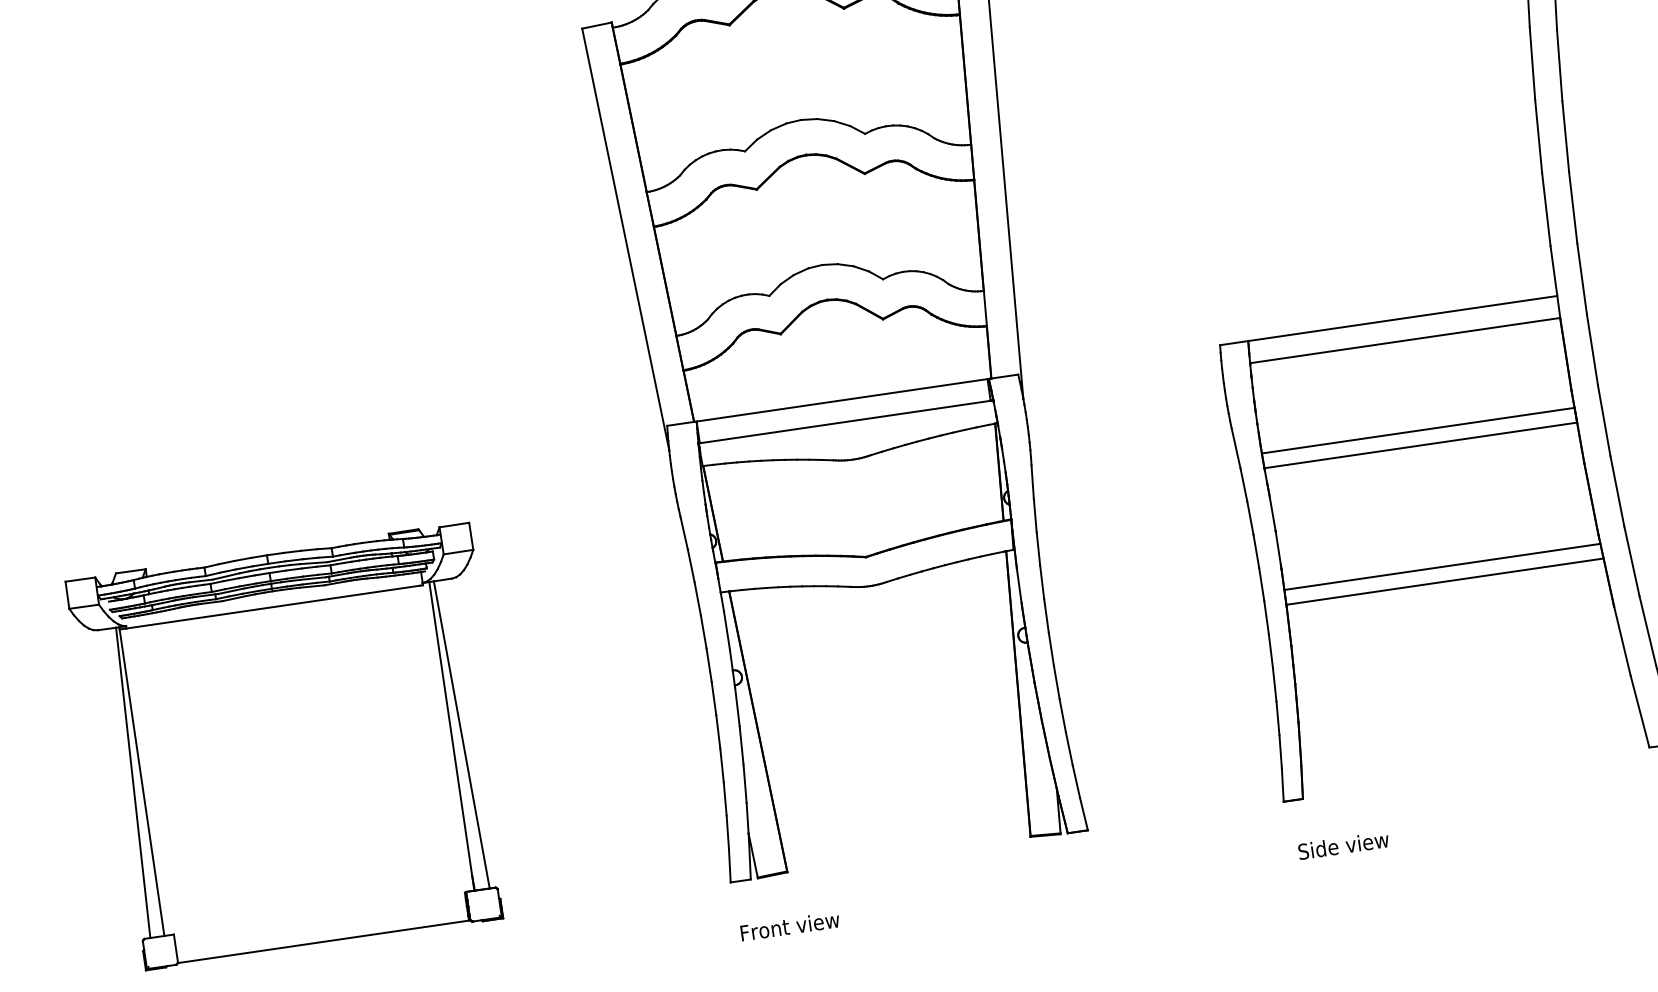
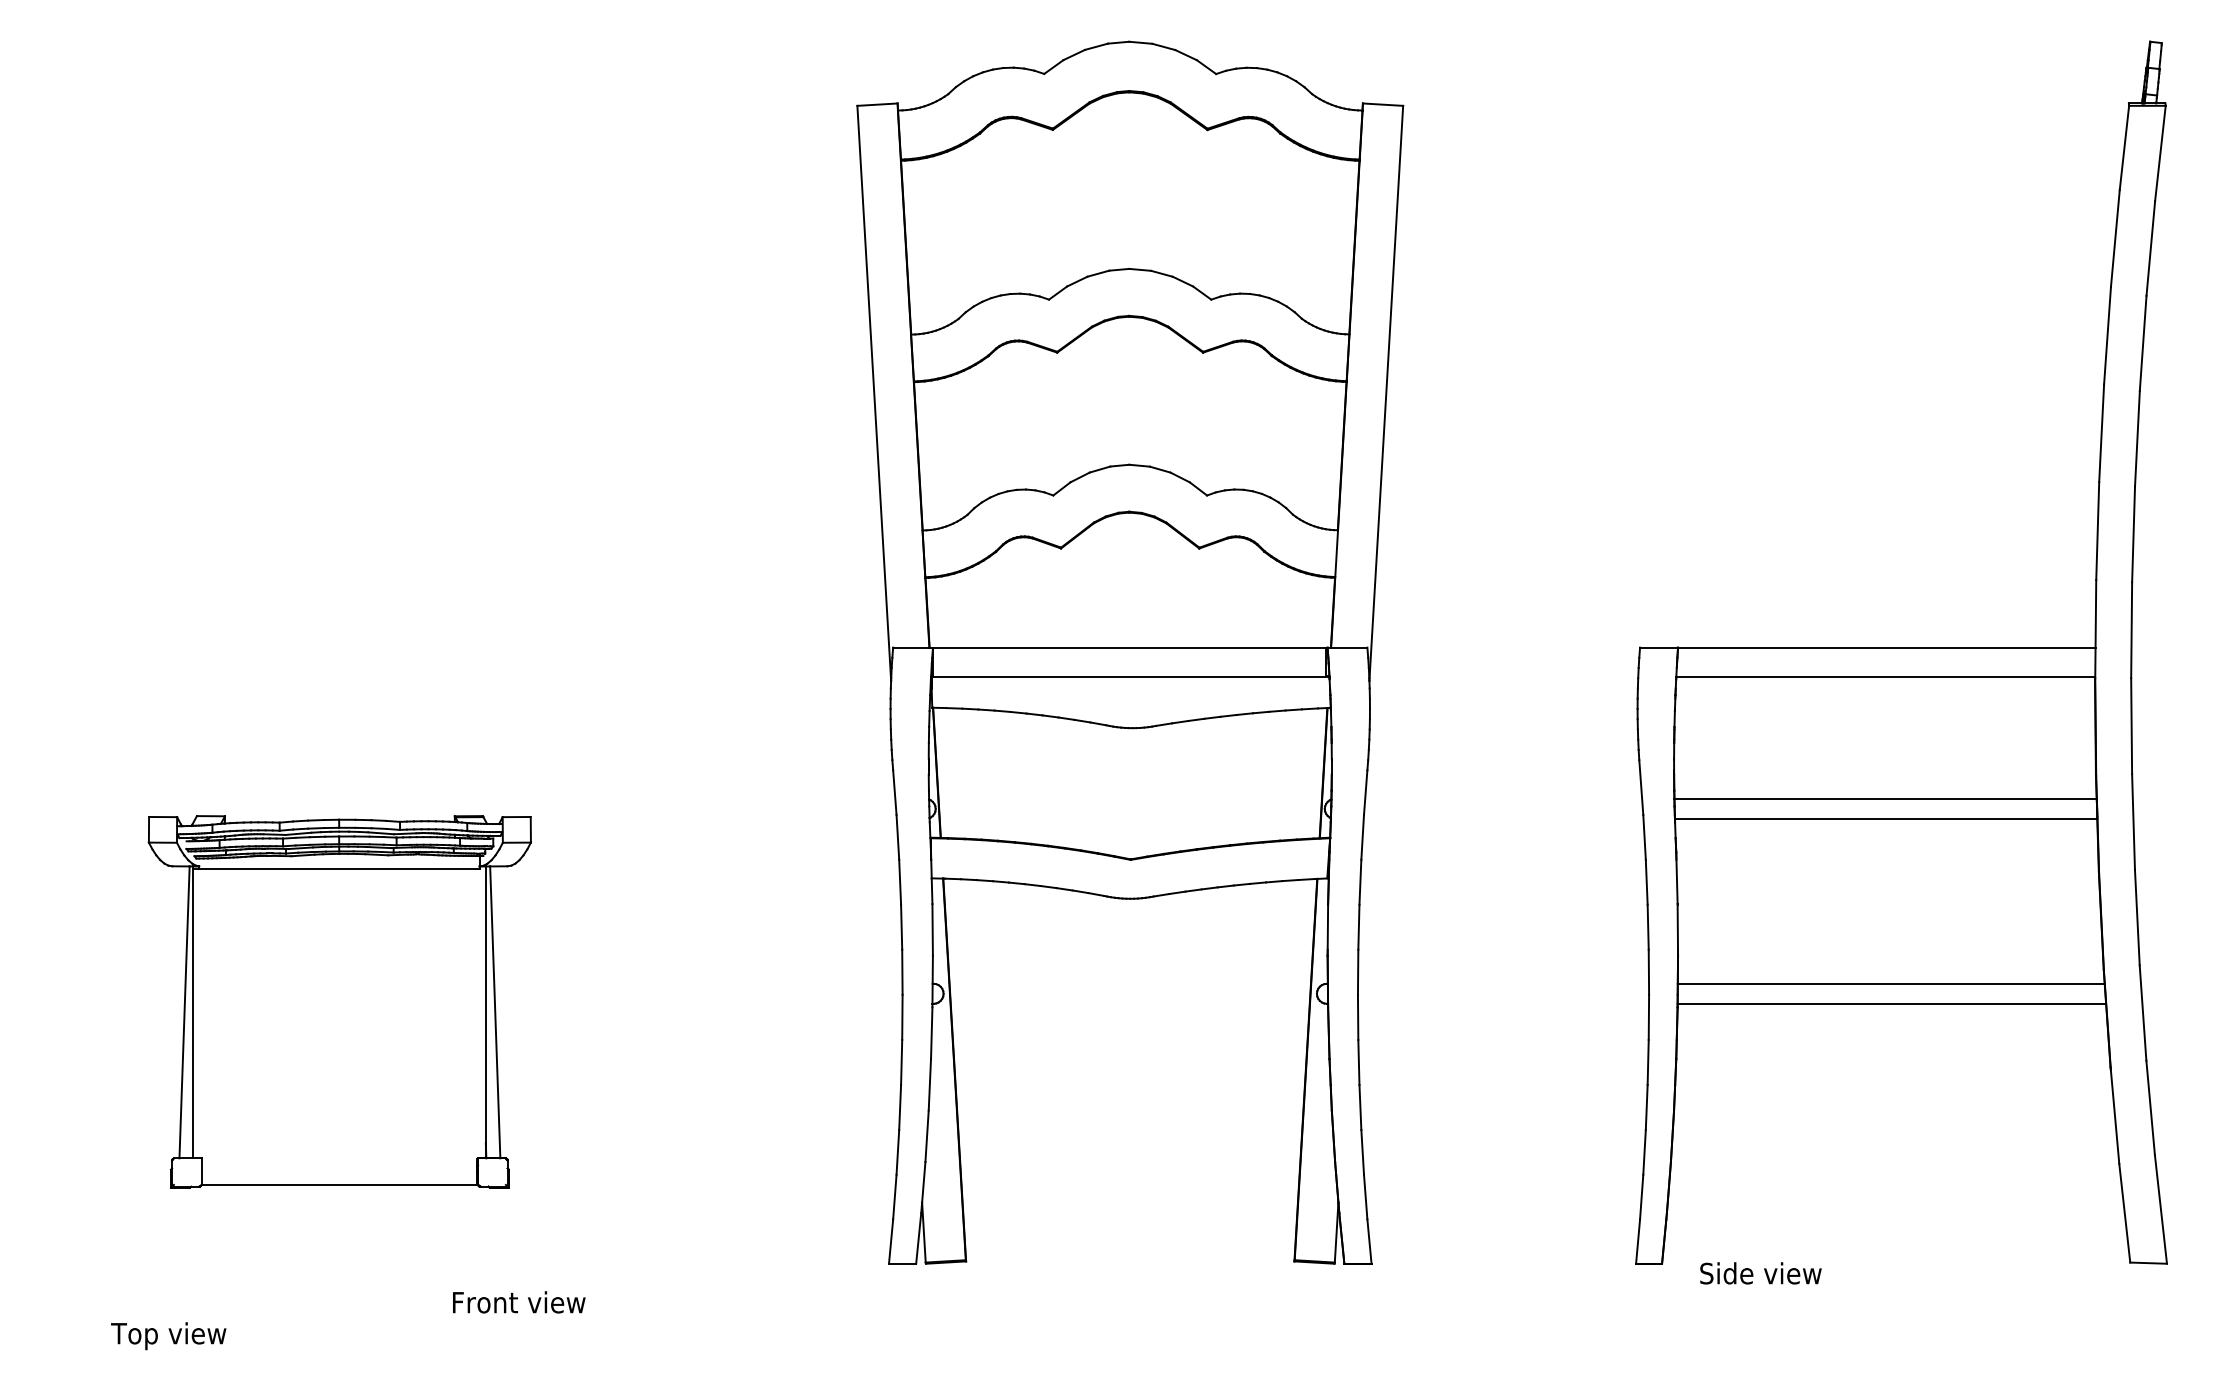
part: (295, 747) -> (339, 1001), size x0.7
text: (1343, 845) -> (1760, 1273), moved
text: (790, 926) -> (519, 1302), moved

